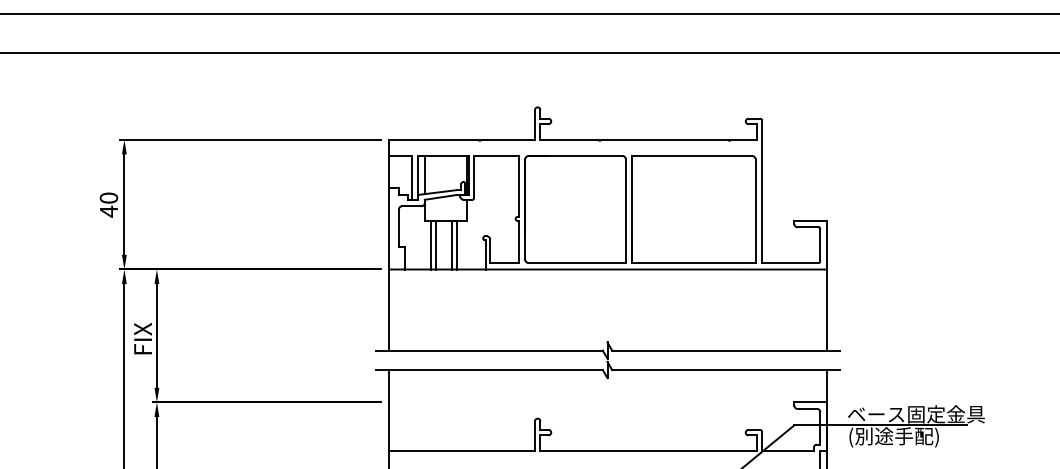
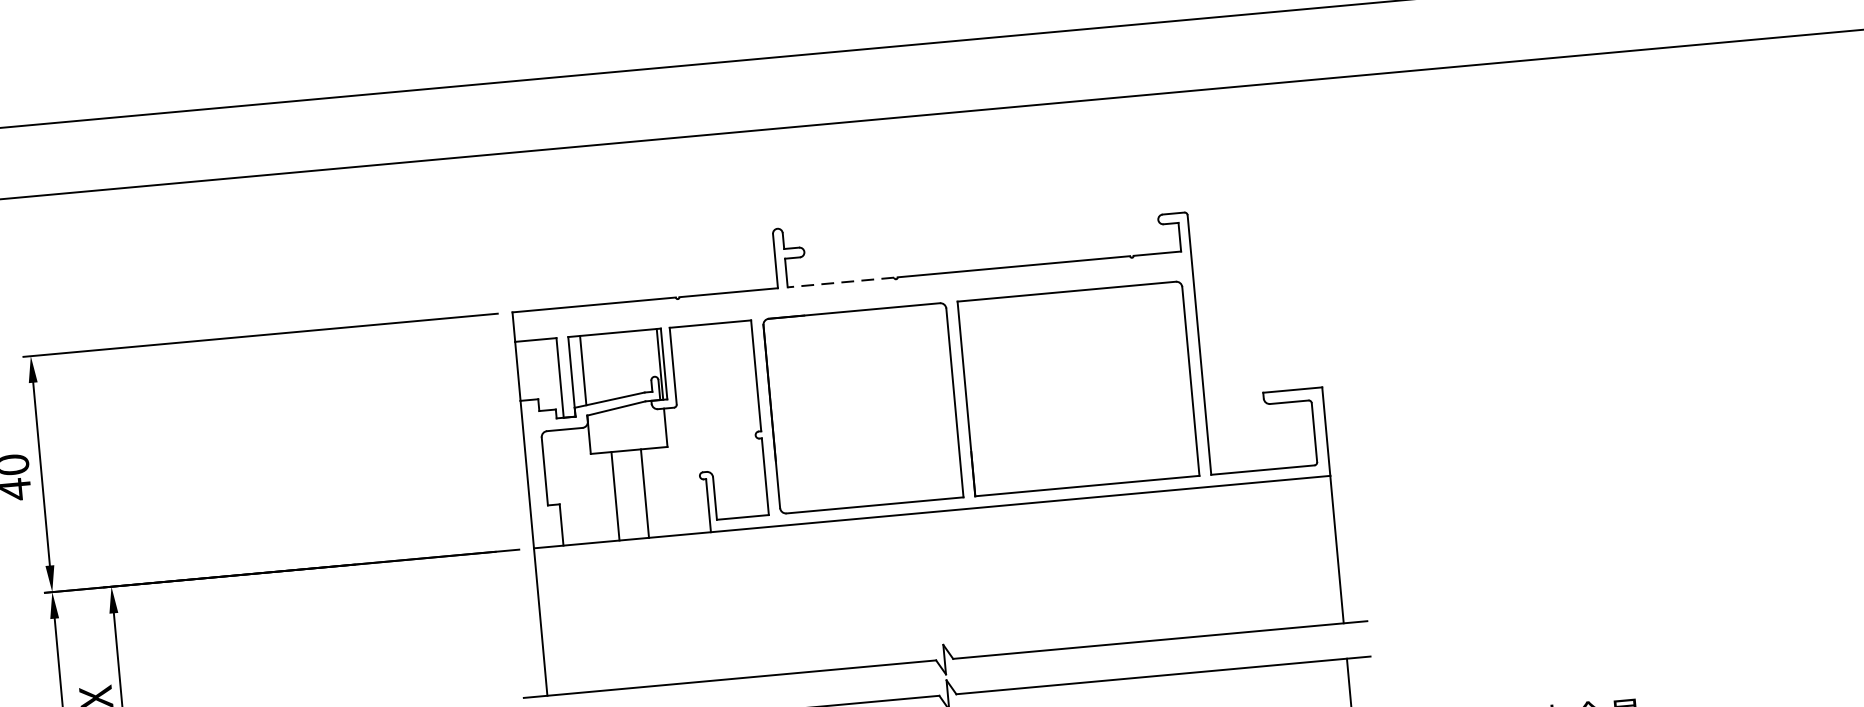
line: (569, 139) -> (840, 281), solid -> dashed
line: (431, 244) -> (606, 495), removed
line: (457, 244) -> (654, 491), removed

